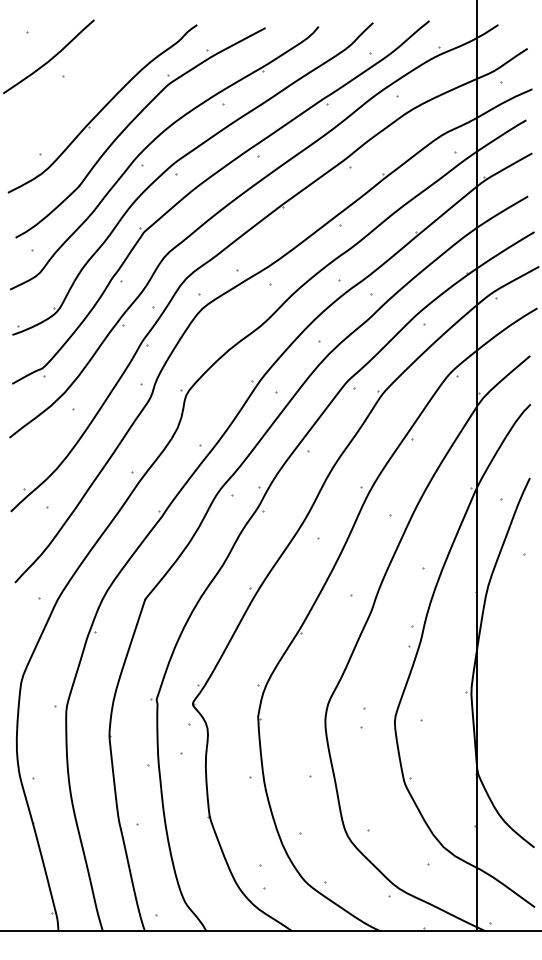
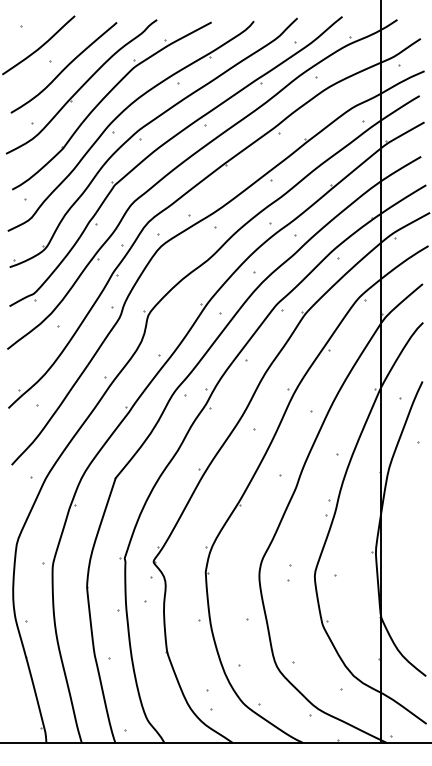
curve: (81, 84) -> (64, 67), added

